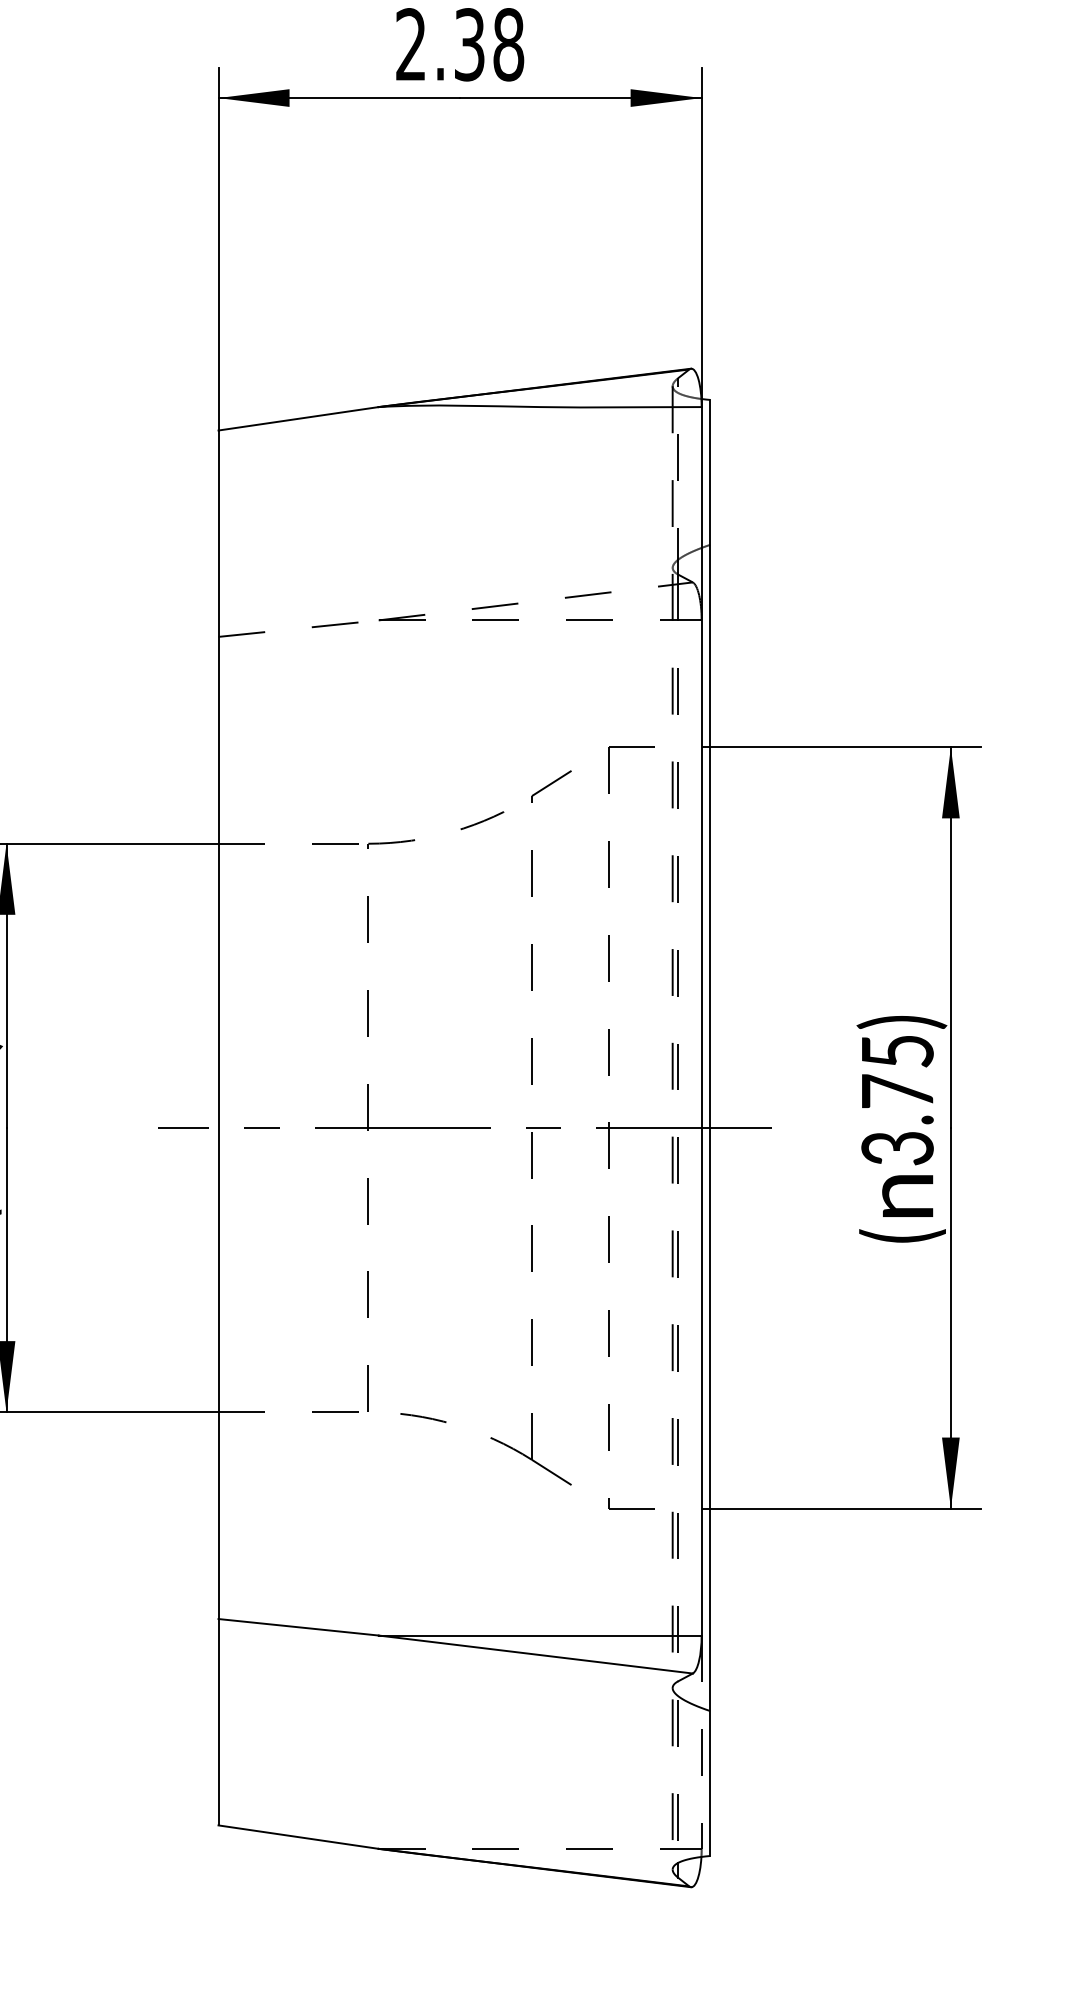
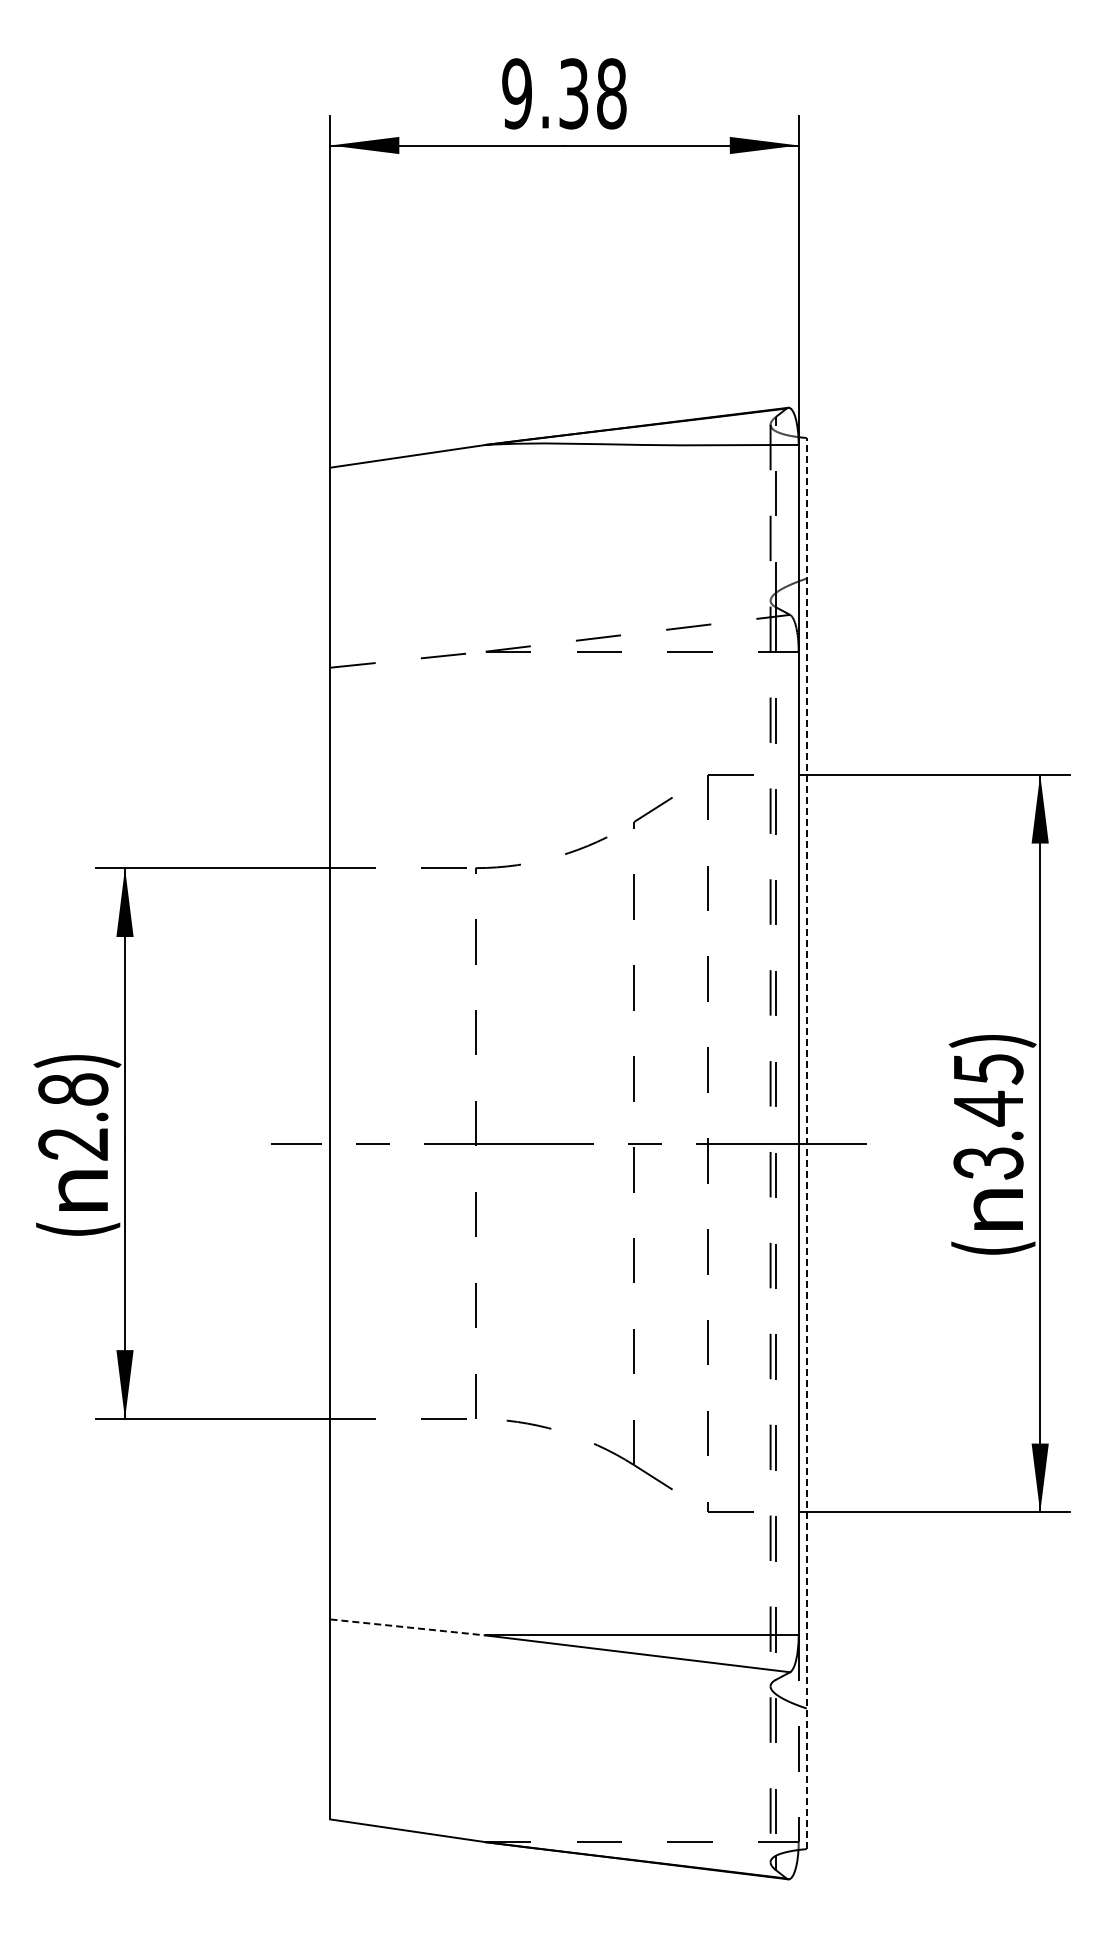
text: (410, 44) -> (516, 93), 2.38 -> 9.38
text: (897, 1091) -> (988, 1108), 3.75) -> 3.45)
line: (709, 1127) -> (806, 1143), solid -> dashed
line: (299, 1627) -> (408, 1627), solid -> dashed

